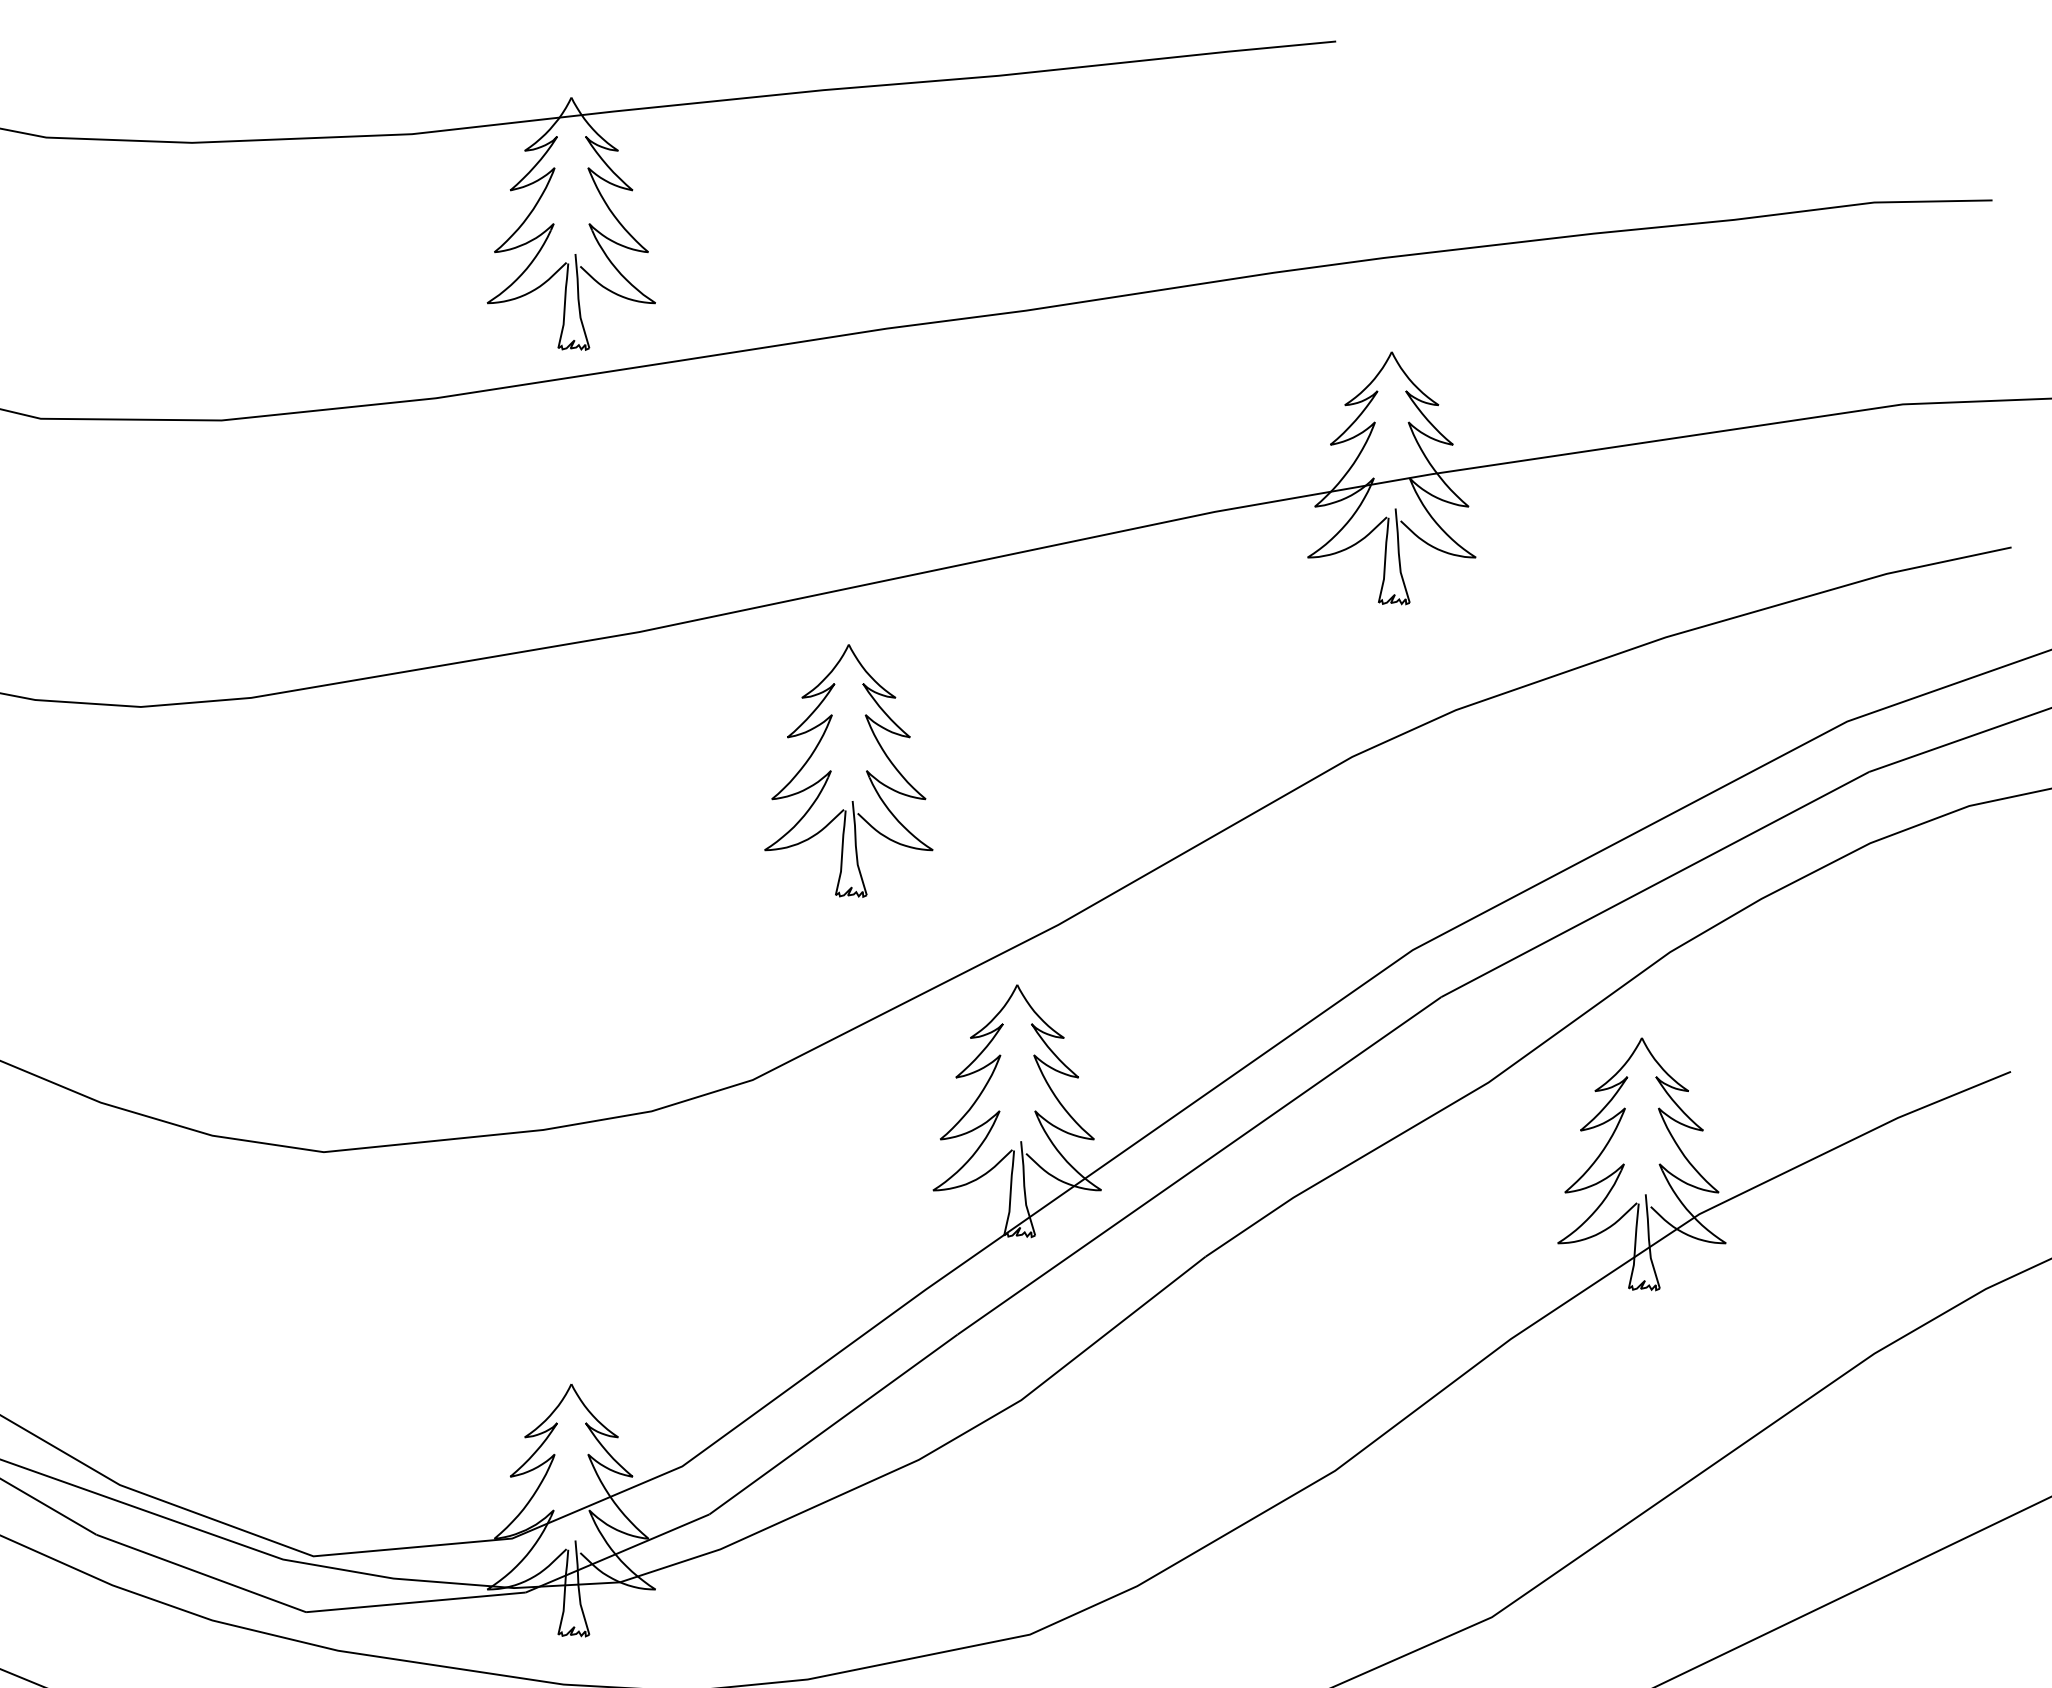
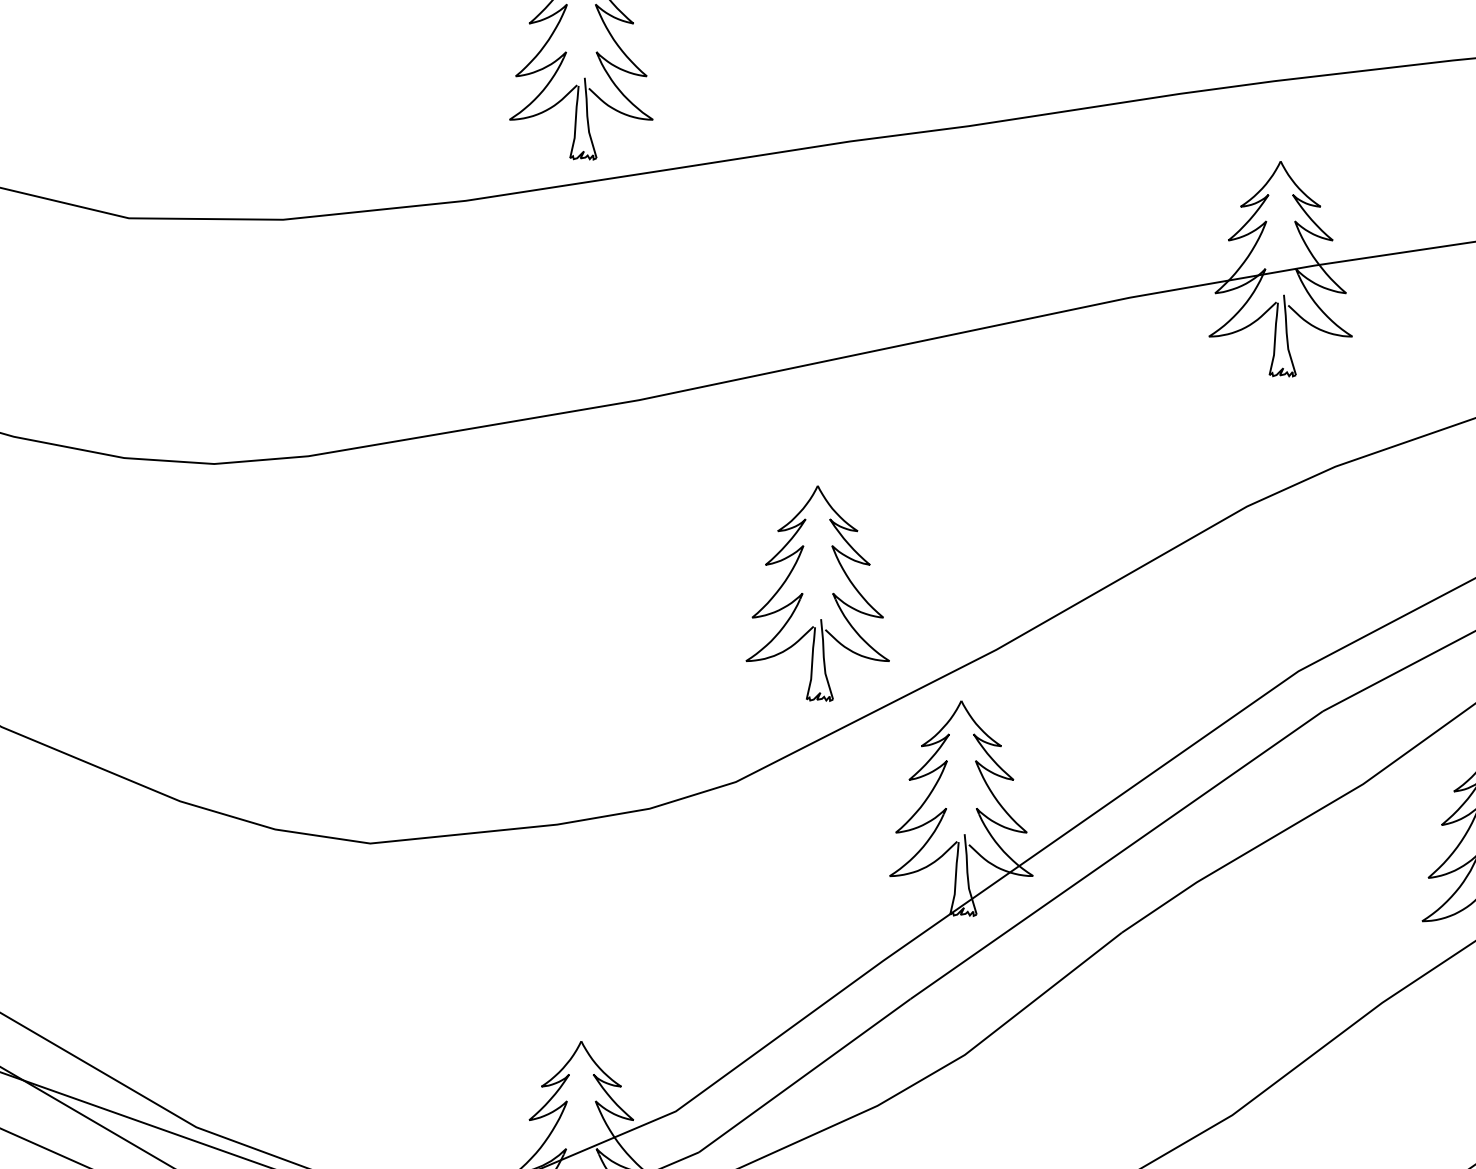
part: (831, 770) -> (803, 593), moved

